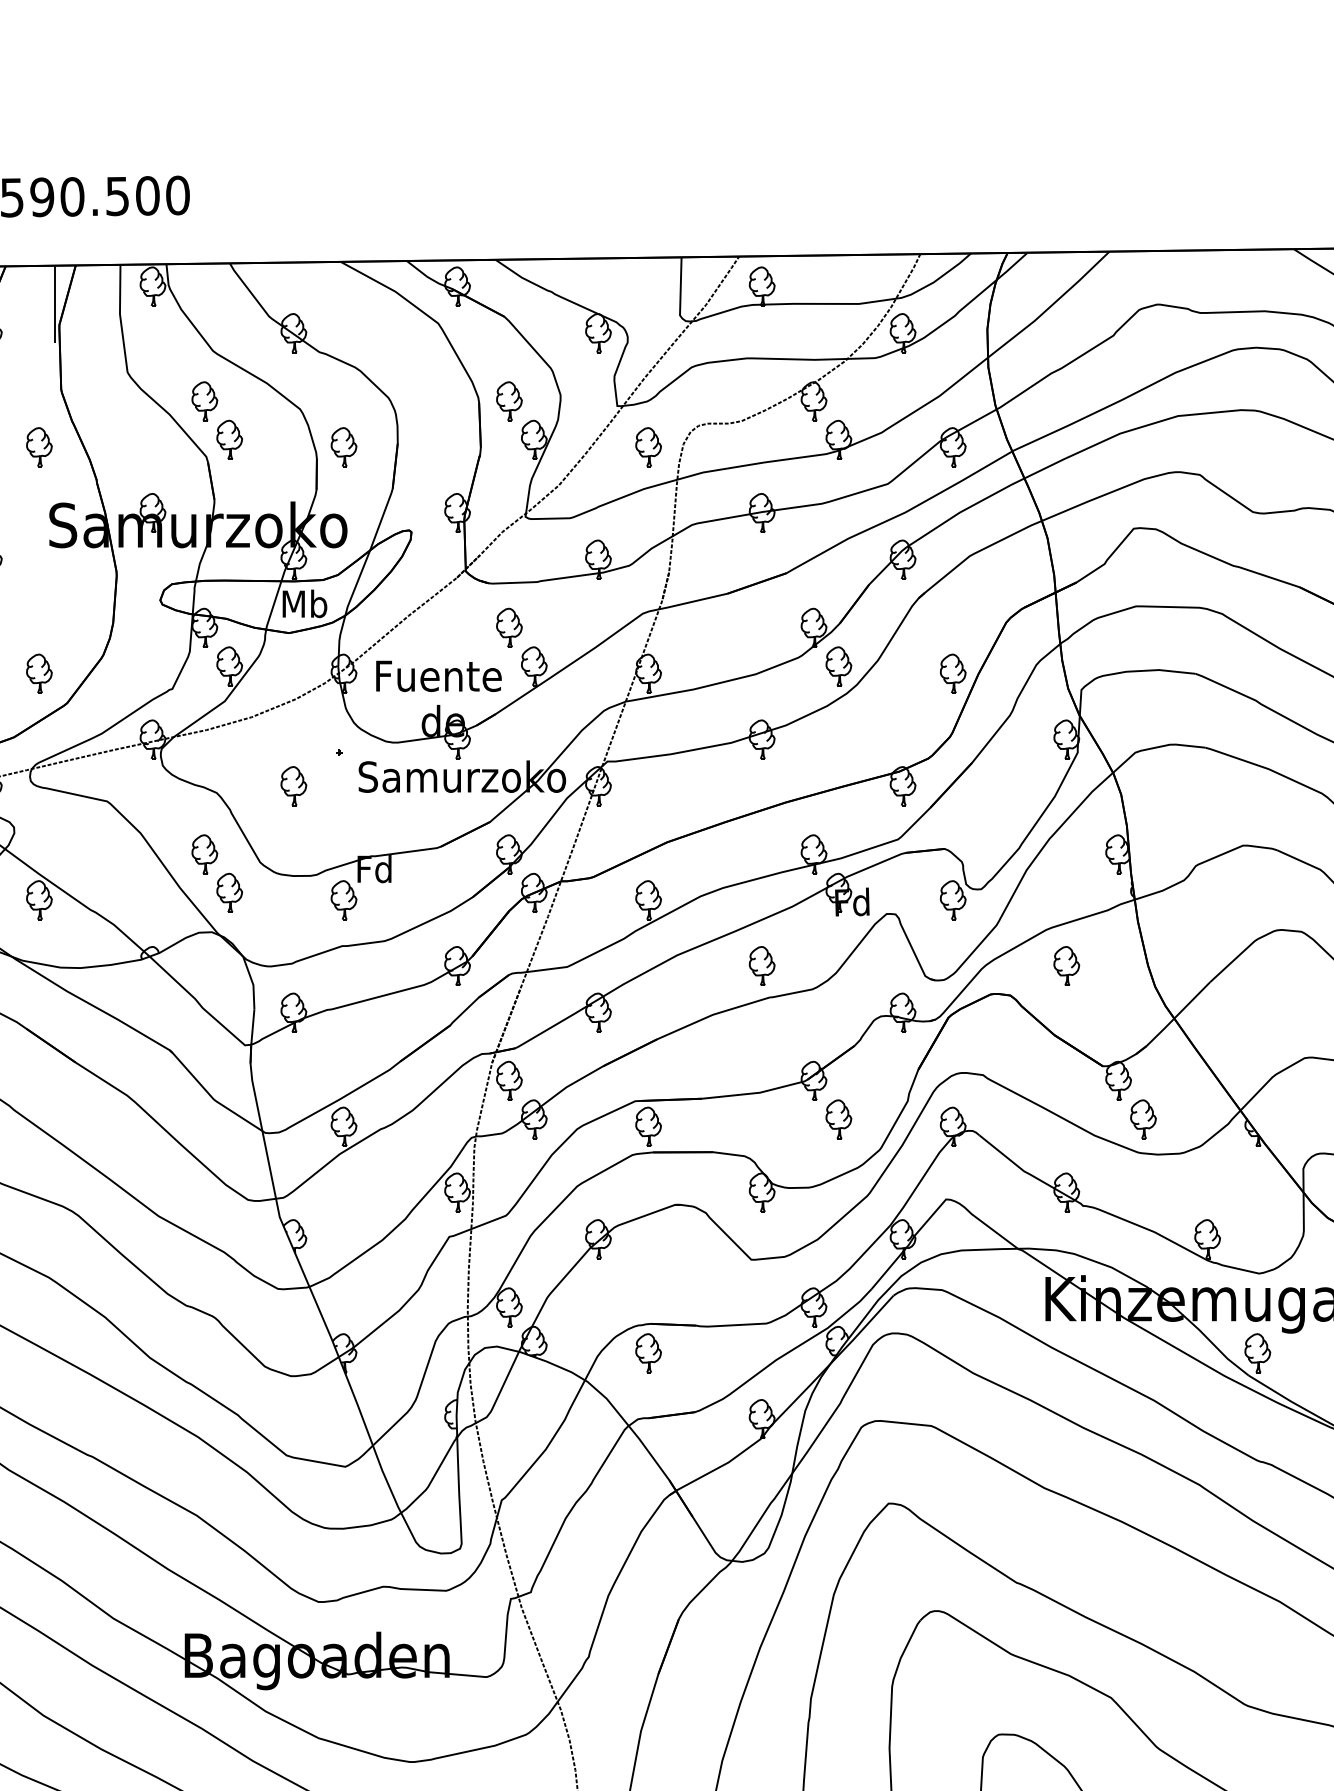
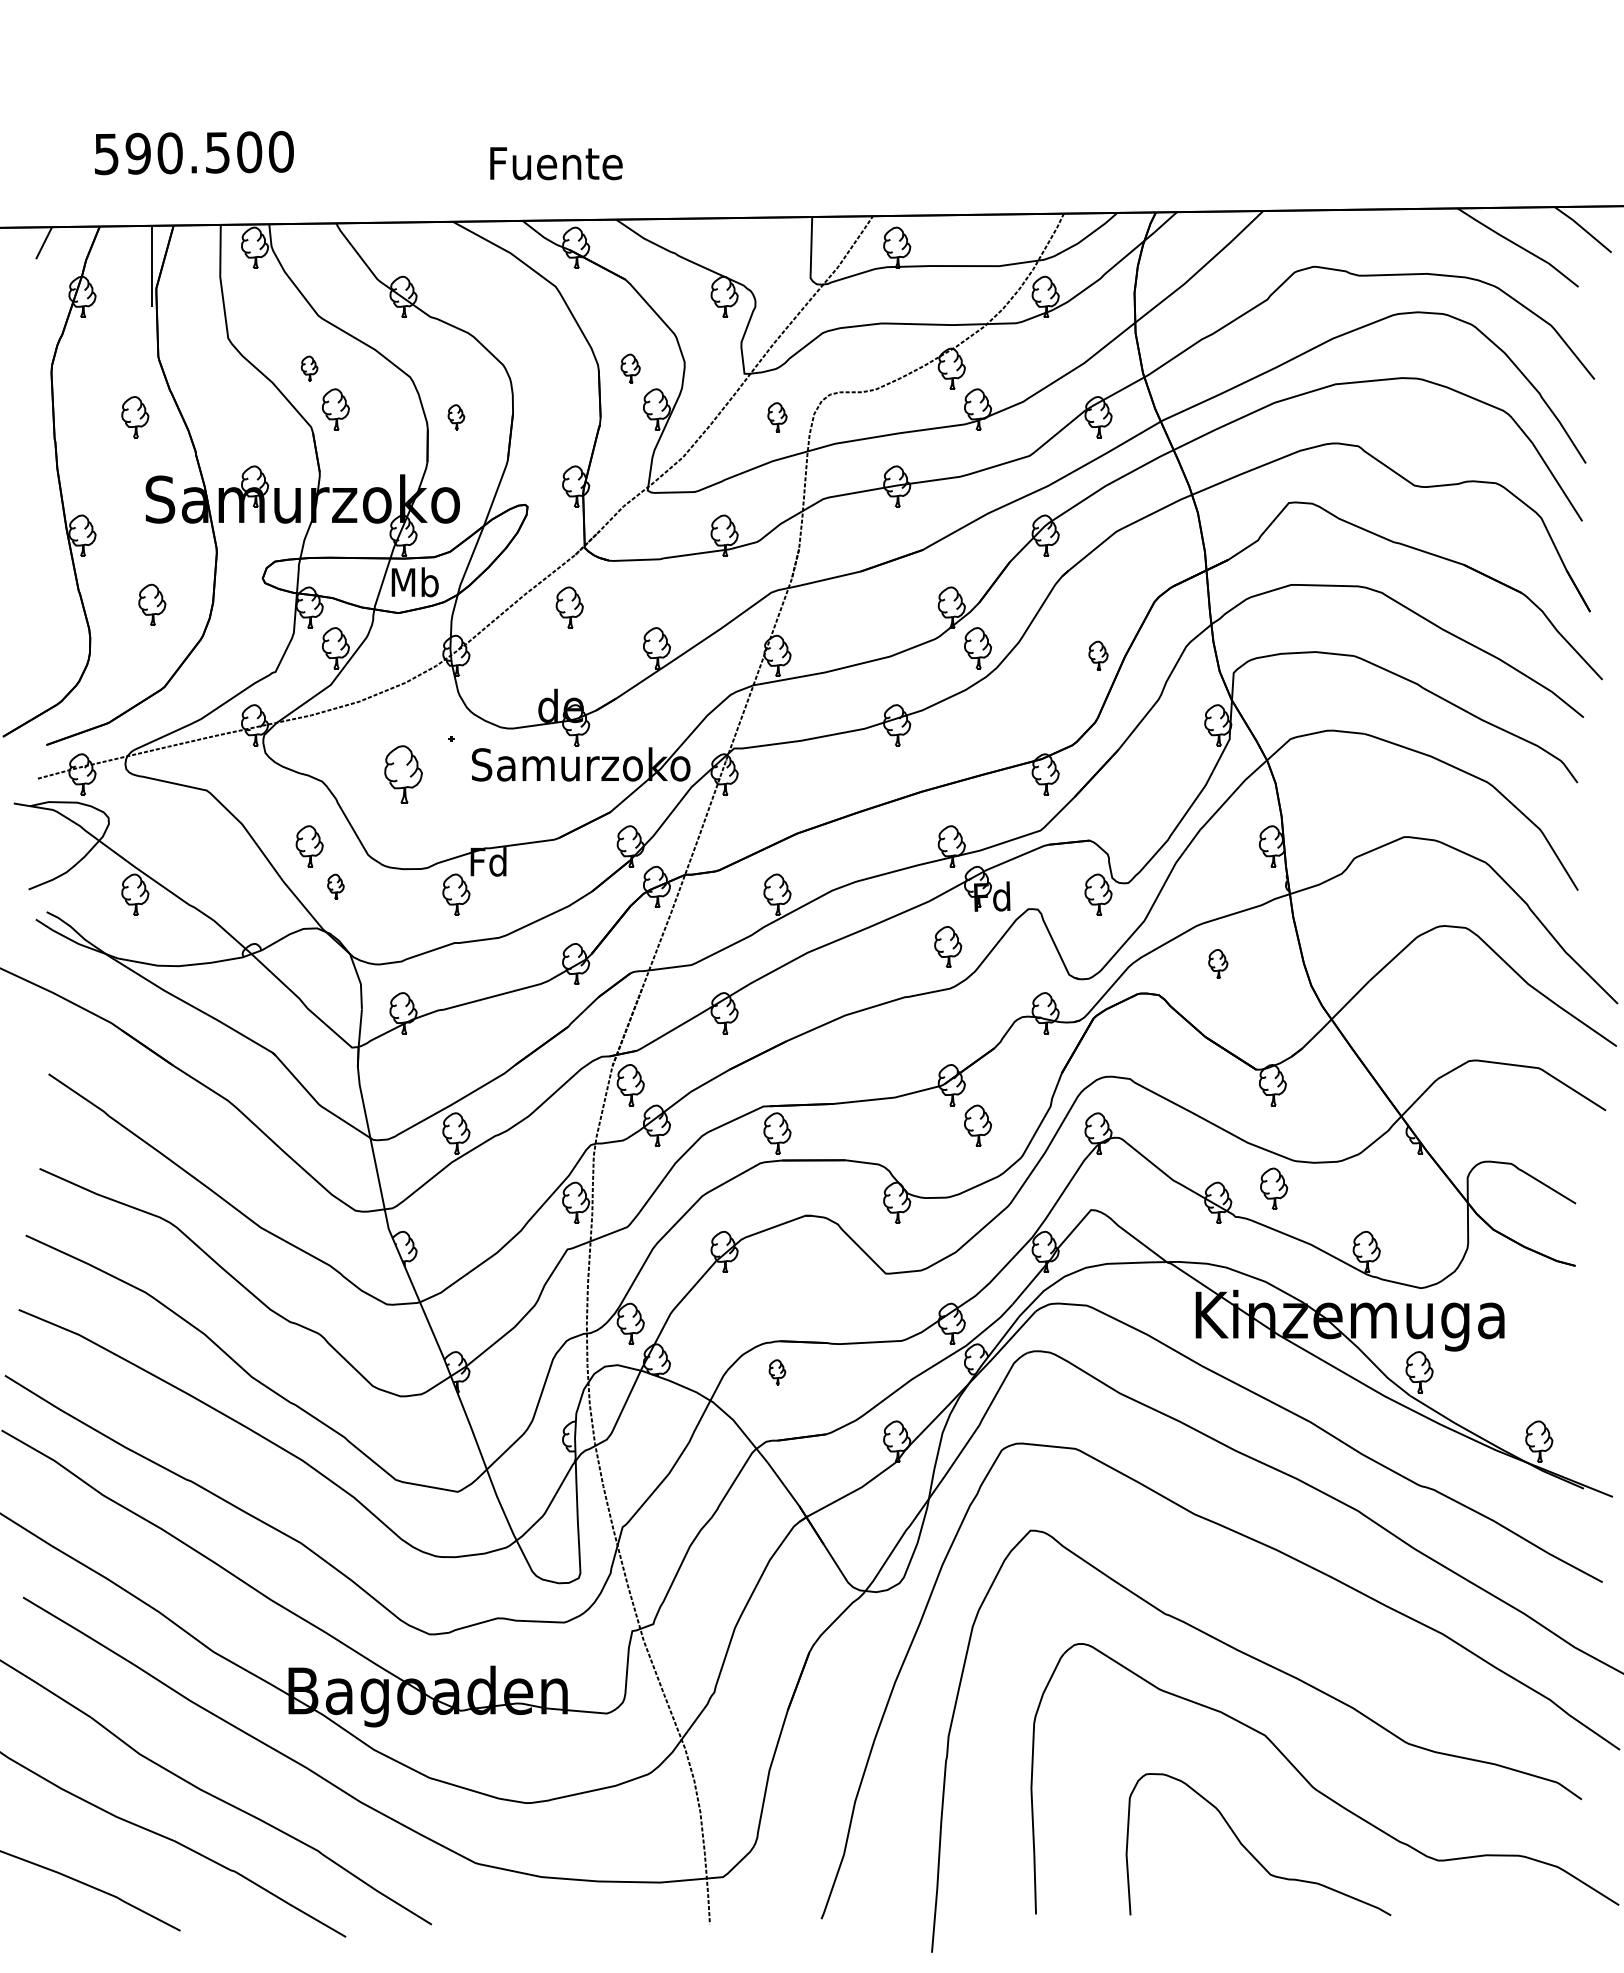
part: (204, 401) -> (309, 368), size x0.6
part: (509, 401) -> (630, 368), size x0.7
part: (344, 447) -> (456, 417), size x0.6
part: (648, 447) -> (777, 417), size x0.7
part: (509, 627) -> (569, 607), moved
part: (39, 673) -> (152, 604), moved
part: (953, 673) -> (1098, 655), size x0.7
text: (438, 676) -> (556, 163), moved
part: (293, 786) -> (403, 774), size x1.4
part: (229, 892) -> (335, 886), size x0.6
part: (762, 965) -> (948, 946), moved
part: (1067, 965) -> (1218, 963), size x0.7
part: (1143, 1119) -> (1274, 1188), moved
part: (648, 1353) -> (777, 1372), size x0.6

